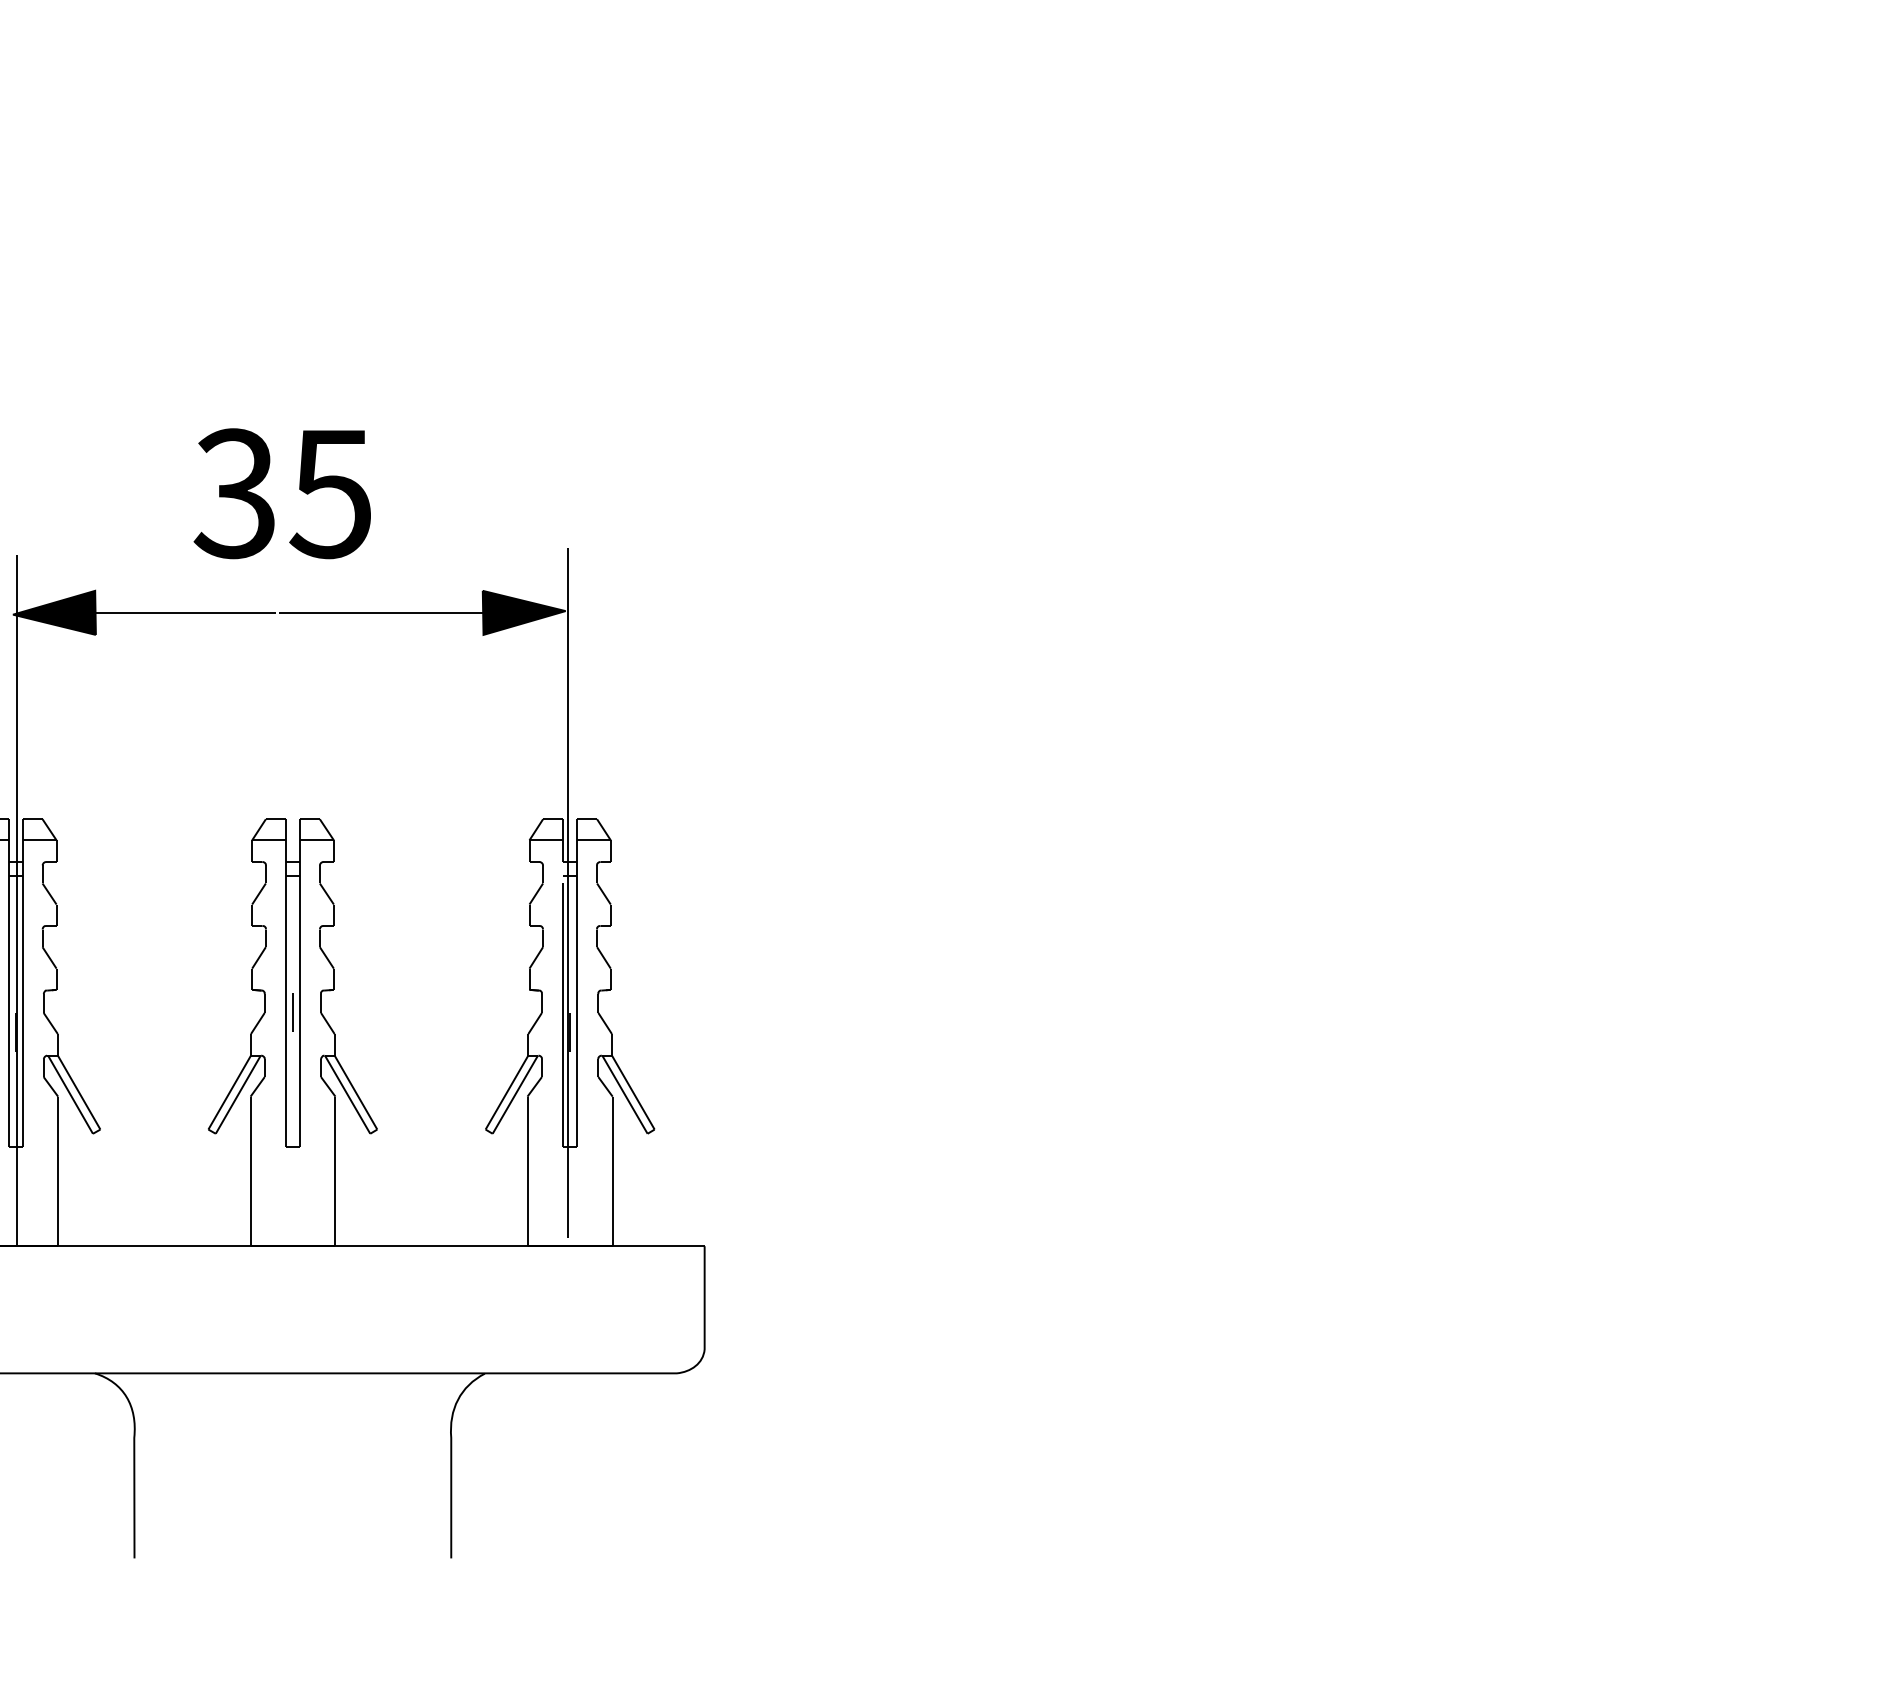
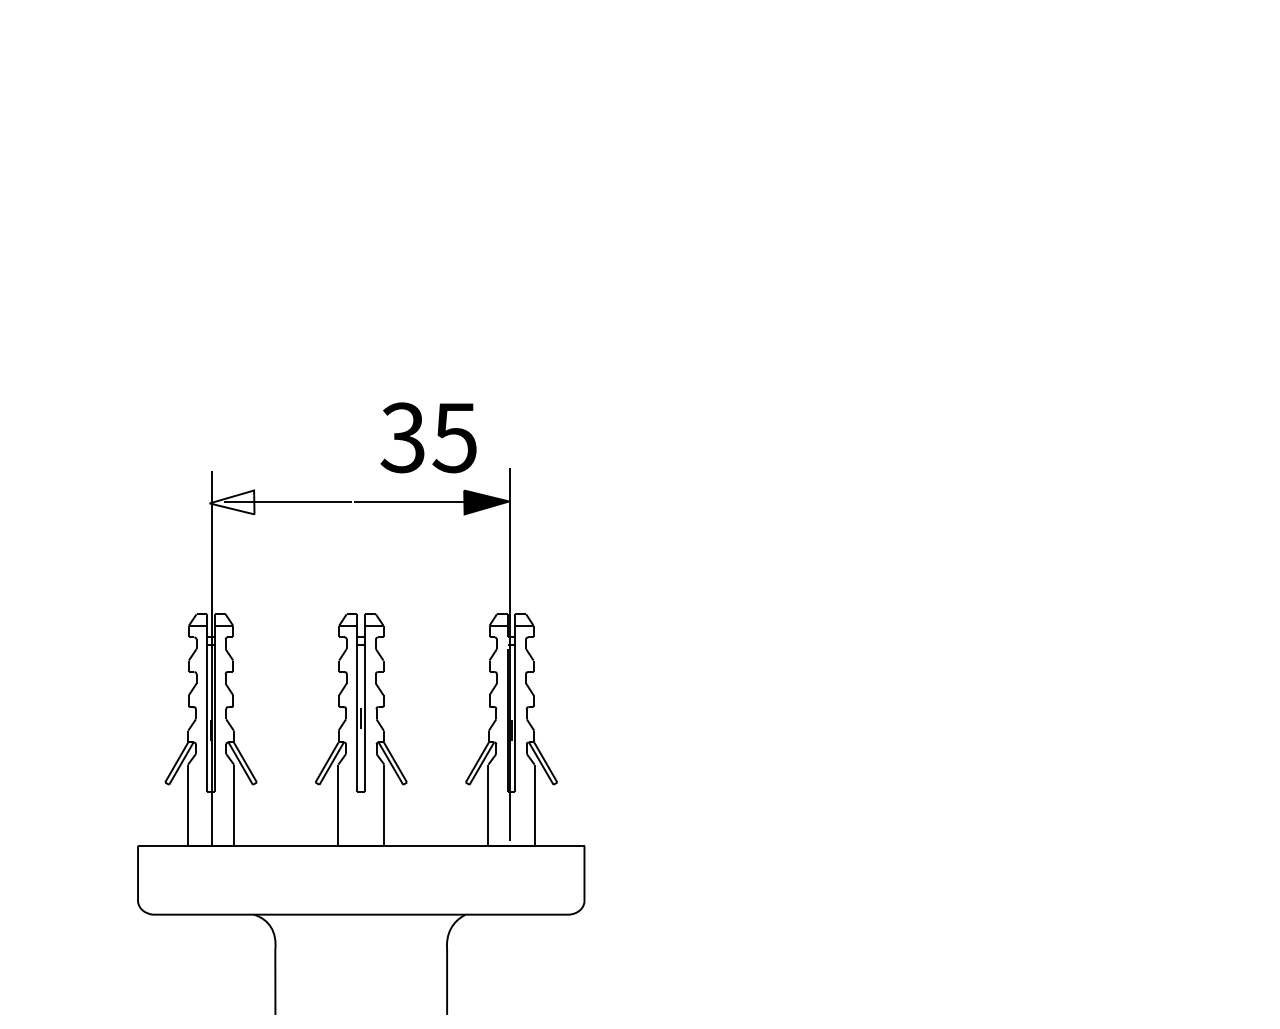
text: (282, 493) -> (428, 437), moved
fill: (53, 612) -> (231, 502), removed

